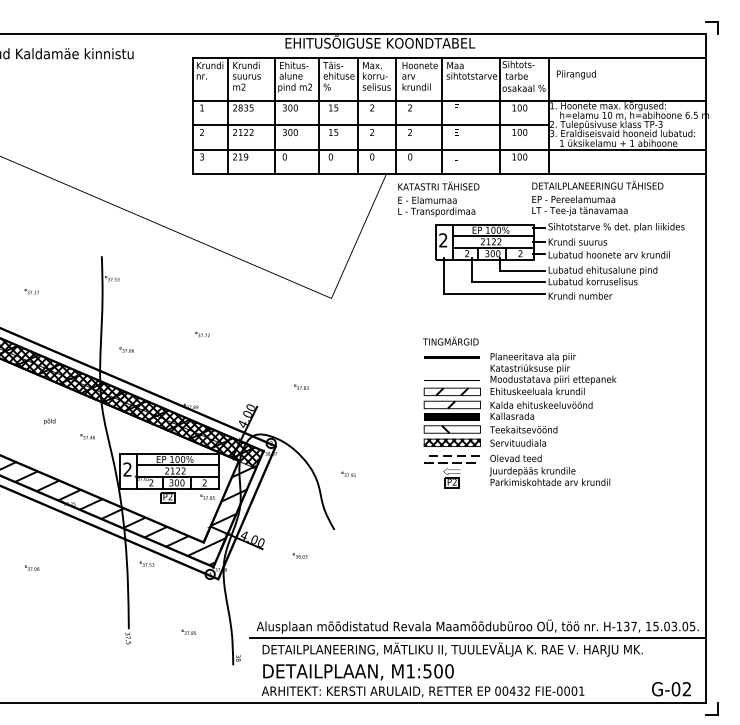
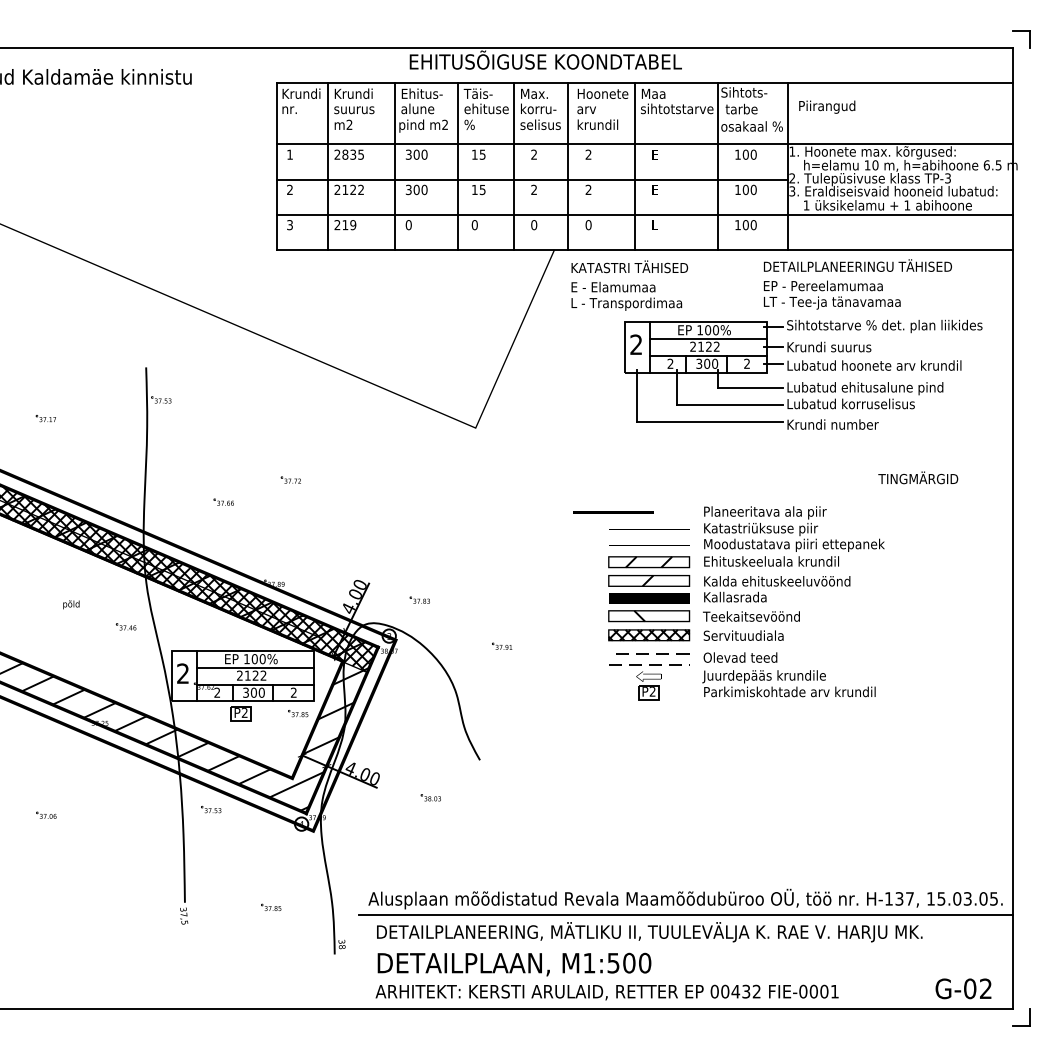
text: (450, 340) -> (917, 476), moved
part: (126, 349) -> (223, 501), moved
line: (451, 357) -> (612, 512), moved
part: (301, 386) -> (419, 598), moved
part: (348, 473) -> (501, 644), moved

